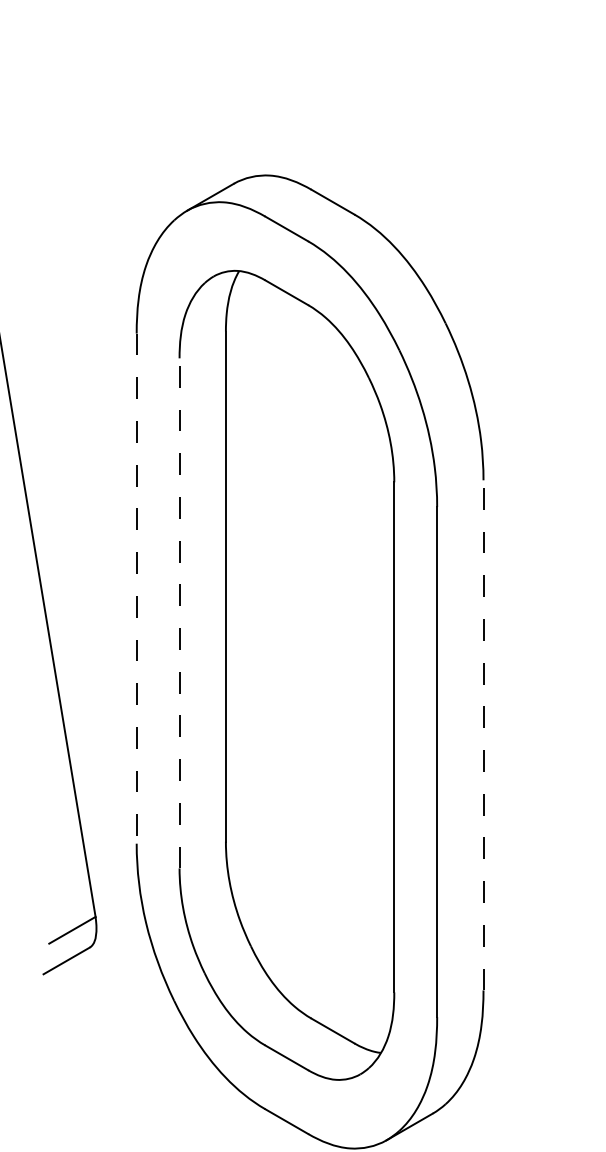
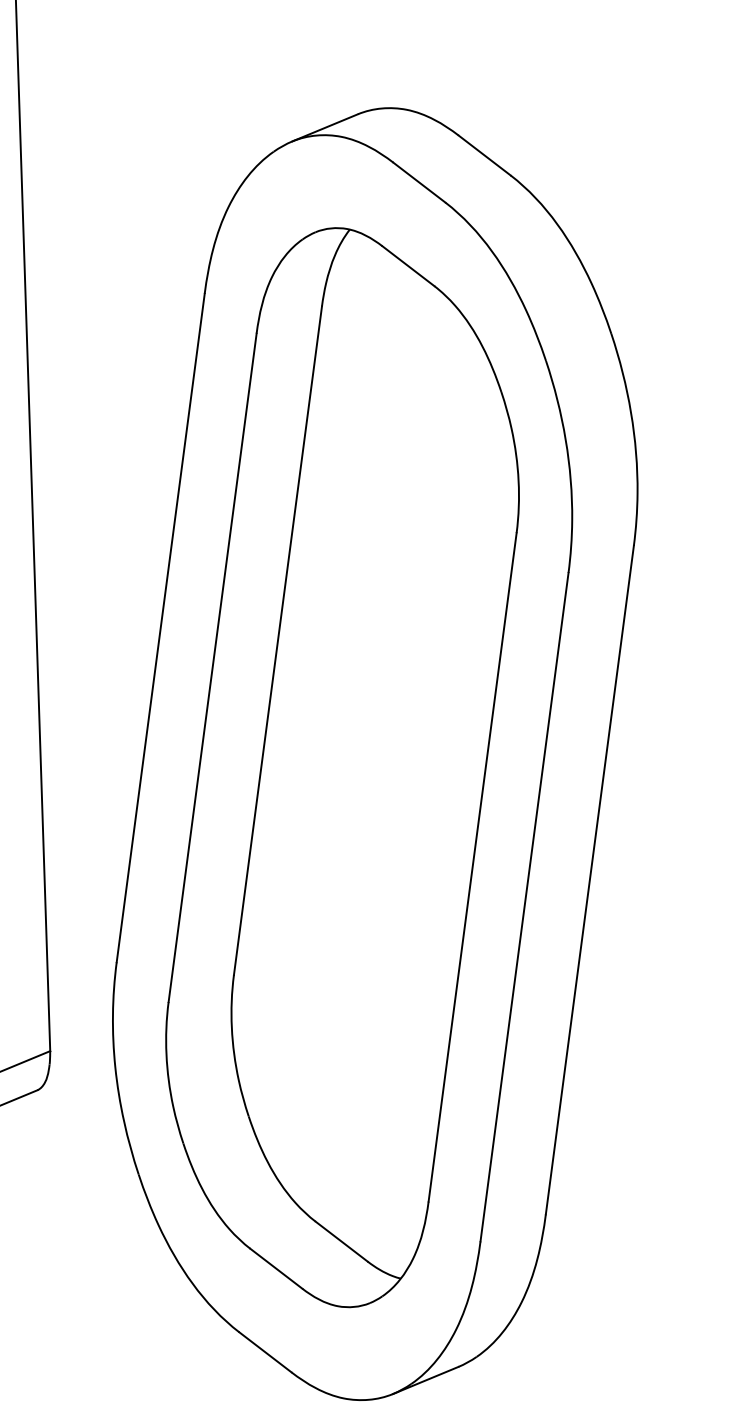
line: (136, 589) -> (160, 629), dashed -> solid
line: (179, 612) -> (212, 666), dashed -> solid
line: (483, 734) -> (590, 879), dashed -> solid

